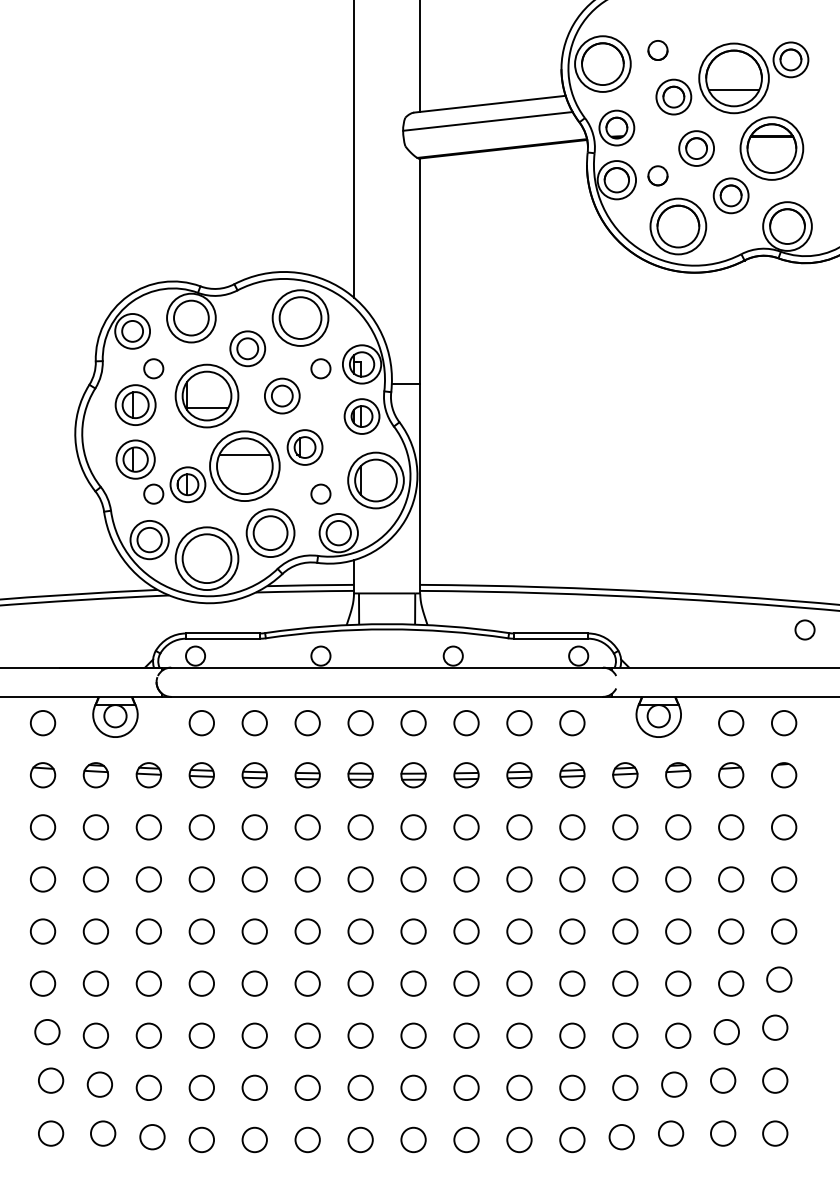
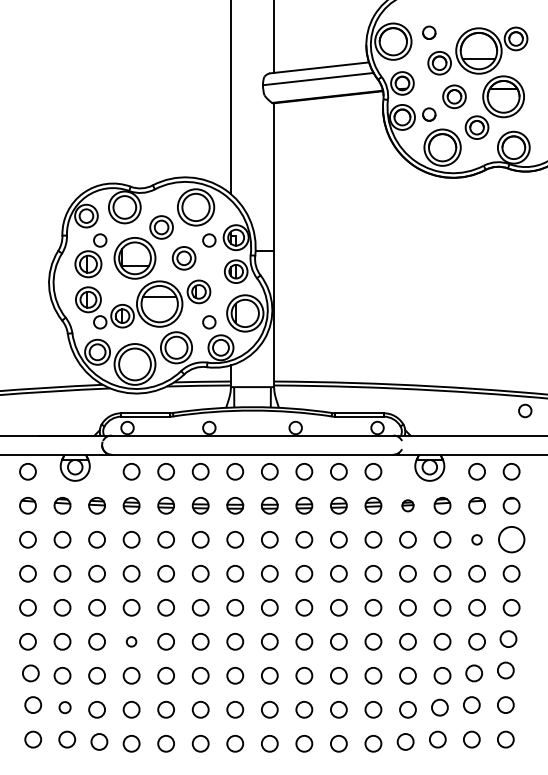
part: (624, 774) -> (407, 505), size x0.7
circle: (730, 826) -> (476, 539), size x0.6
circle: (783, 826) -> (511, 539), size x1.6
circle: (201, 983) -> (131, 641), size x0.6
circle: (98, 1084) -> (64, 707), size x0.7

